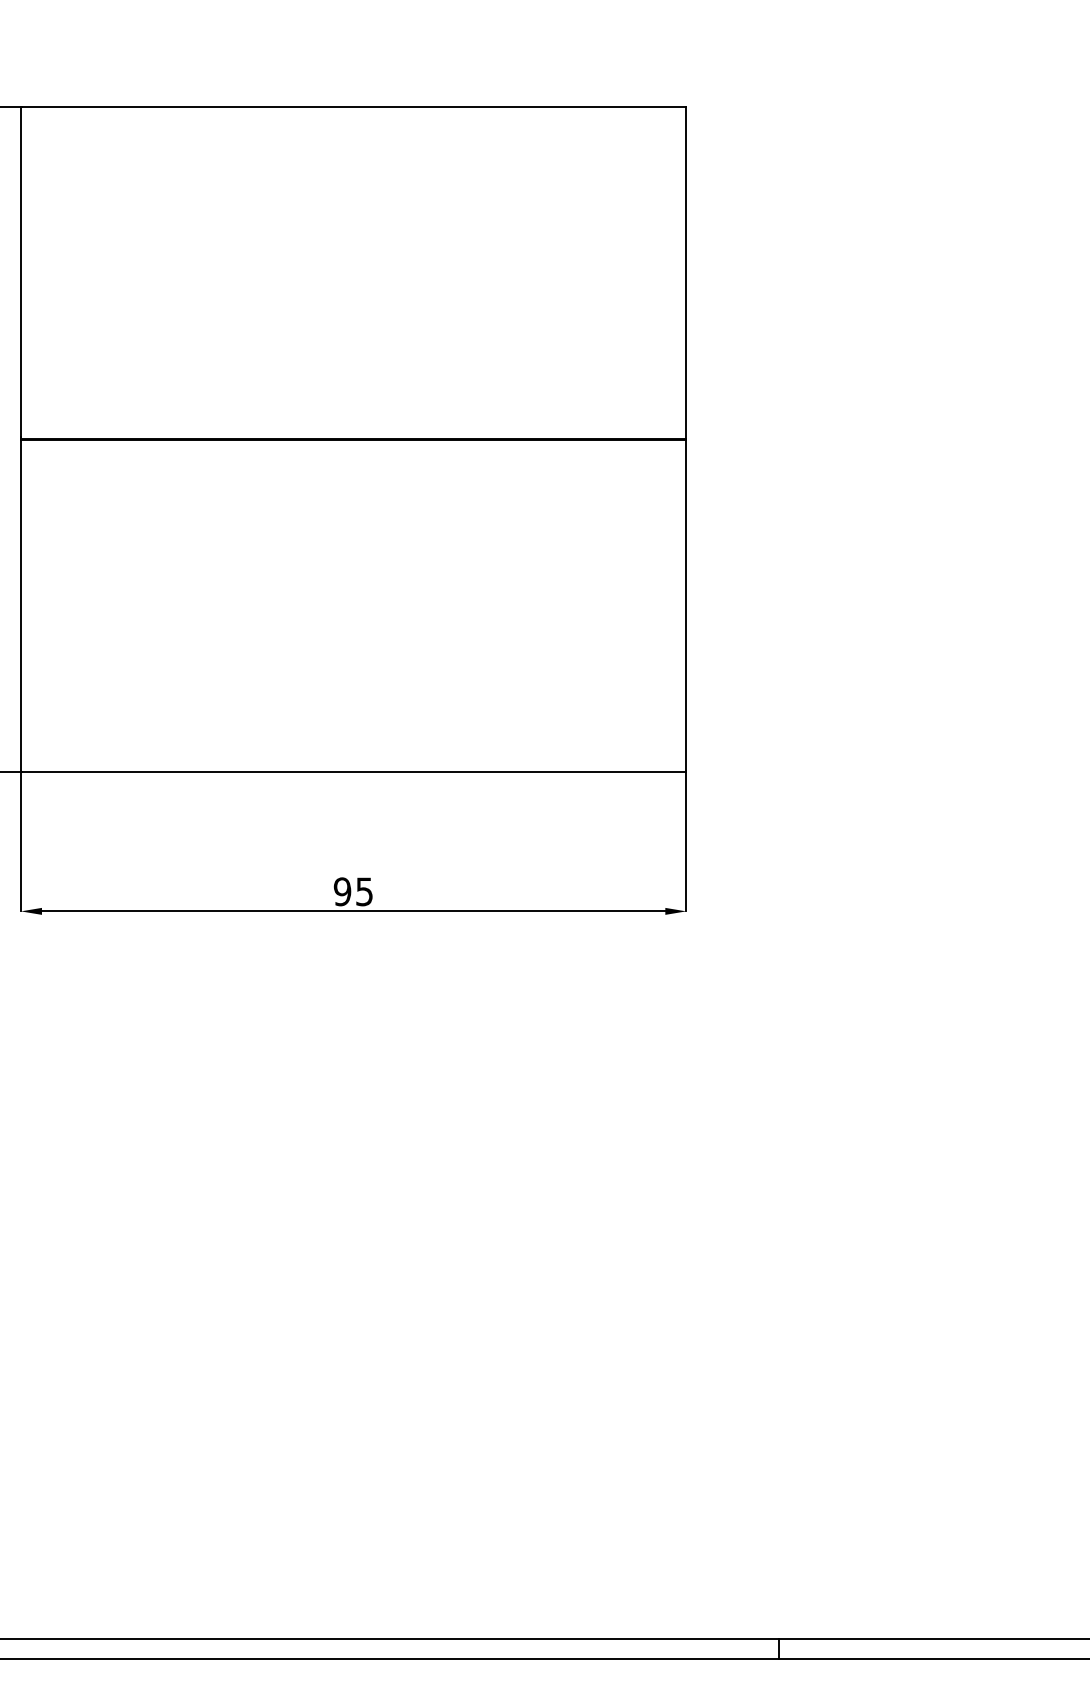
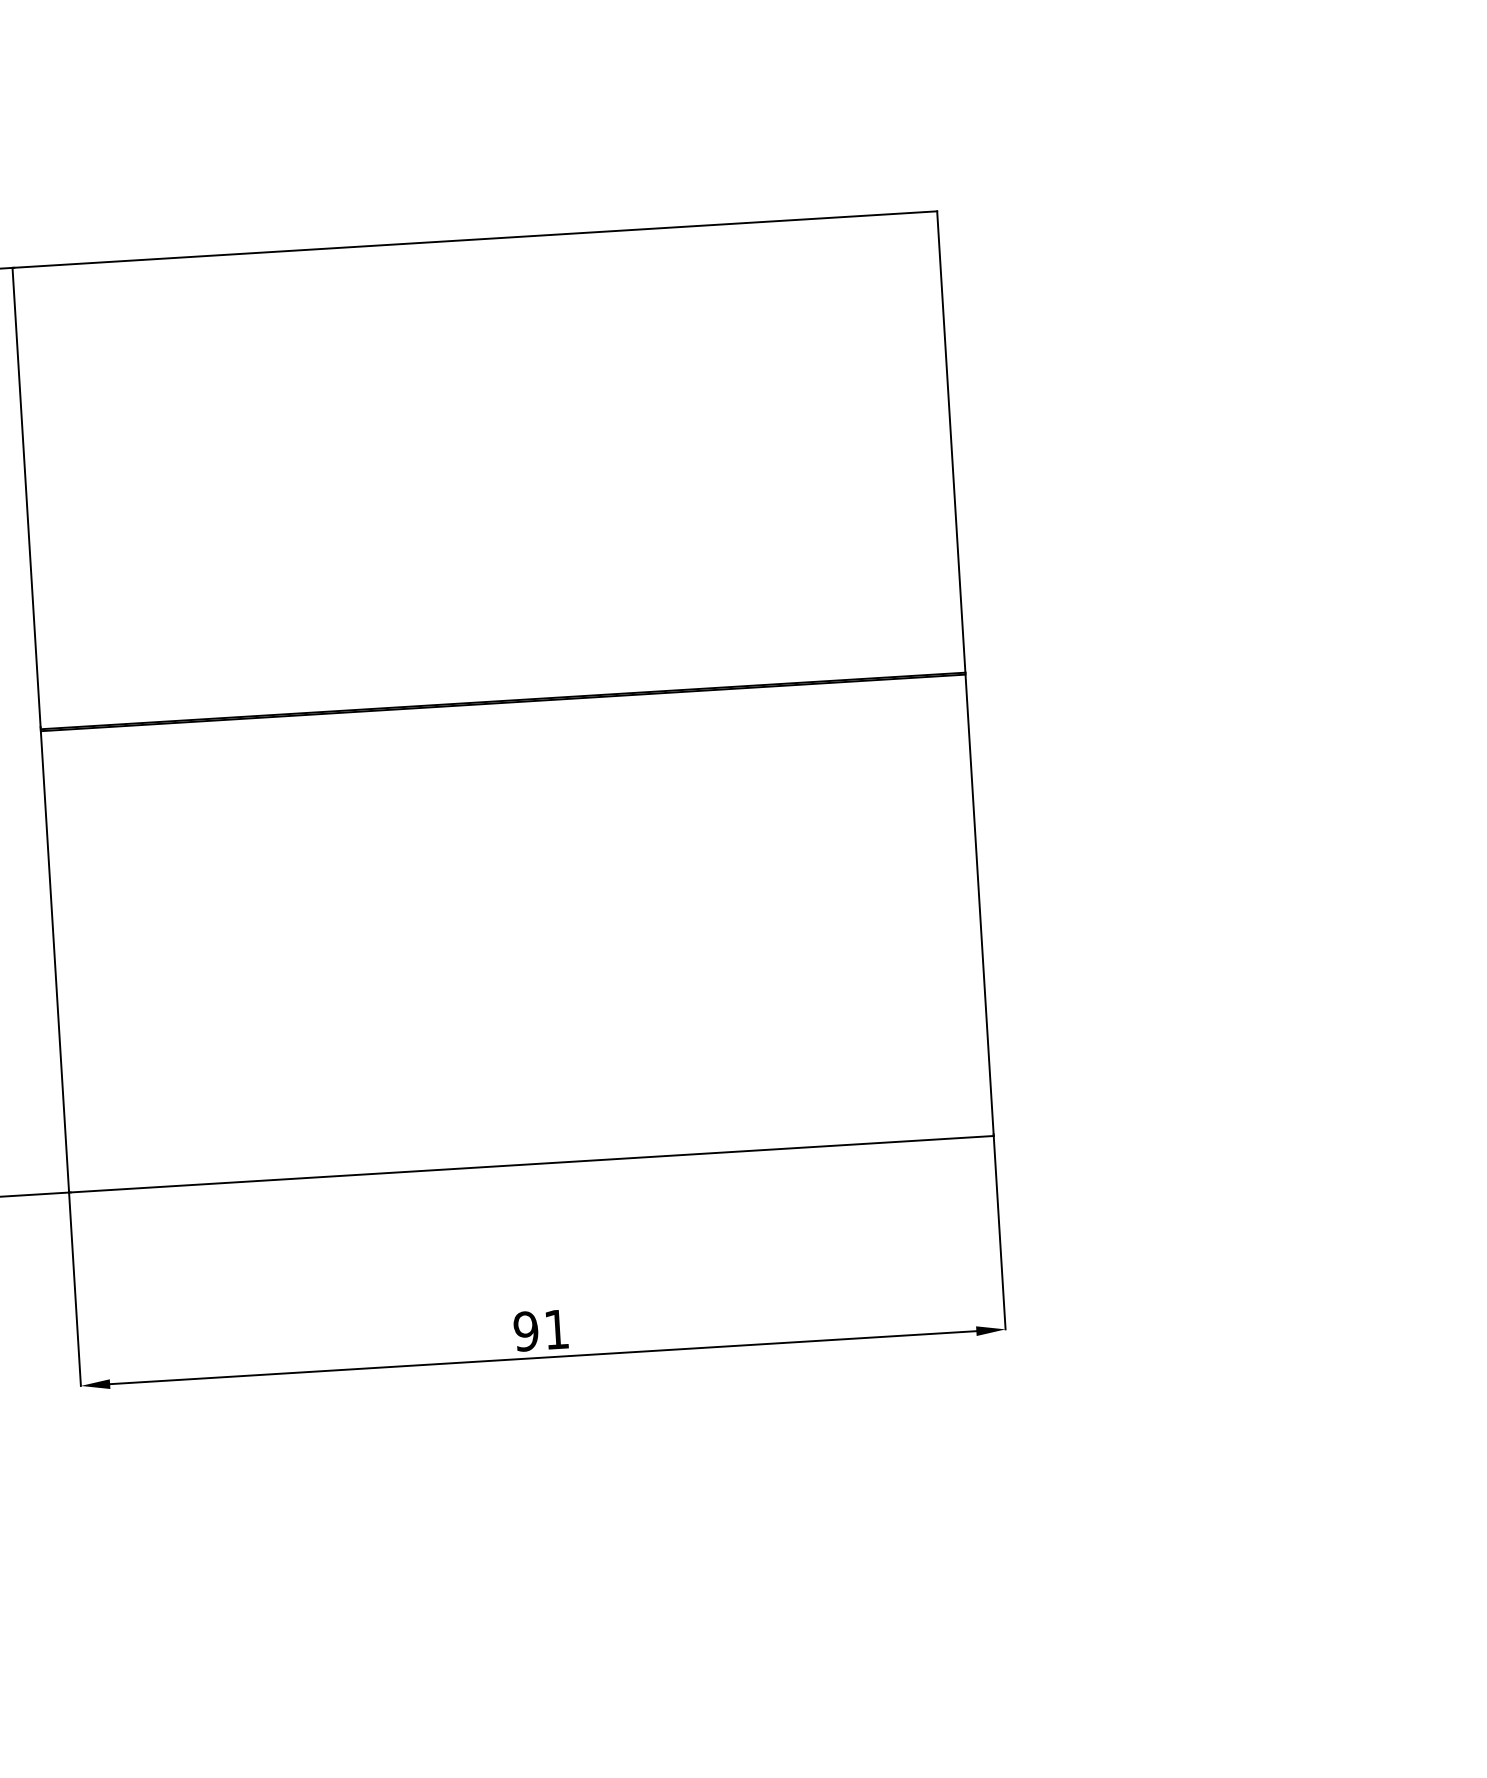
text: (364, 891) -> (556, 1329), 95 -> 91

